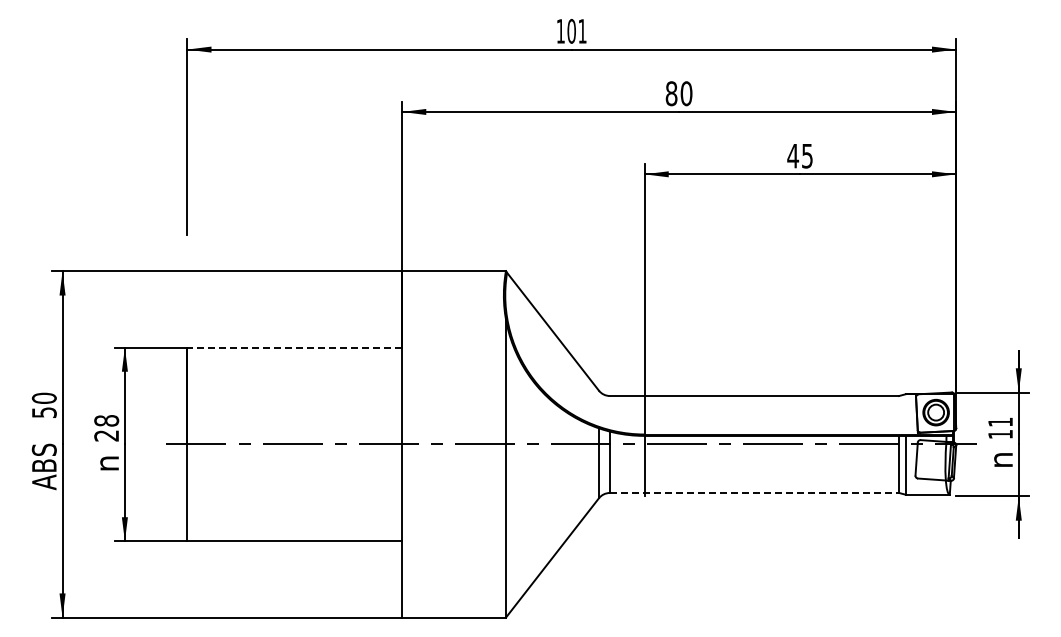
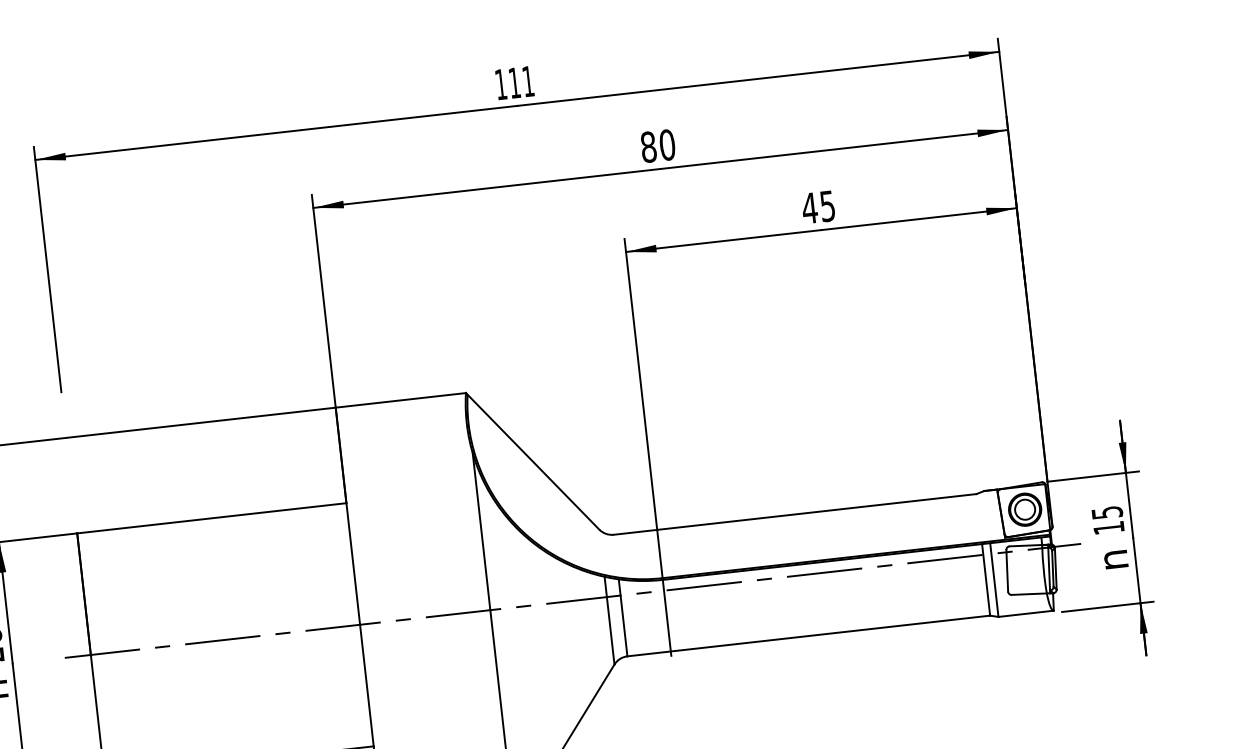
text: (571, 30) -> (514, 81), 101 -> 111
line: (294, 347) -> (211, 518), dashed -> solid
text: (1000, 421) -> (1107, 511), 11 -> 15
line: (754, 492) -> (808, 635), dashed -> solid

